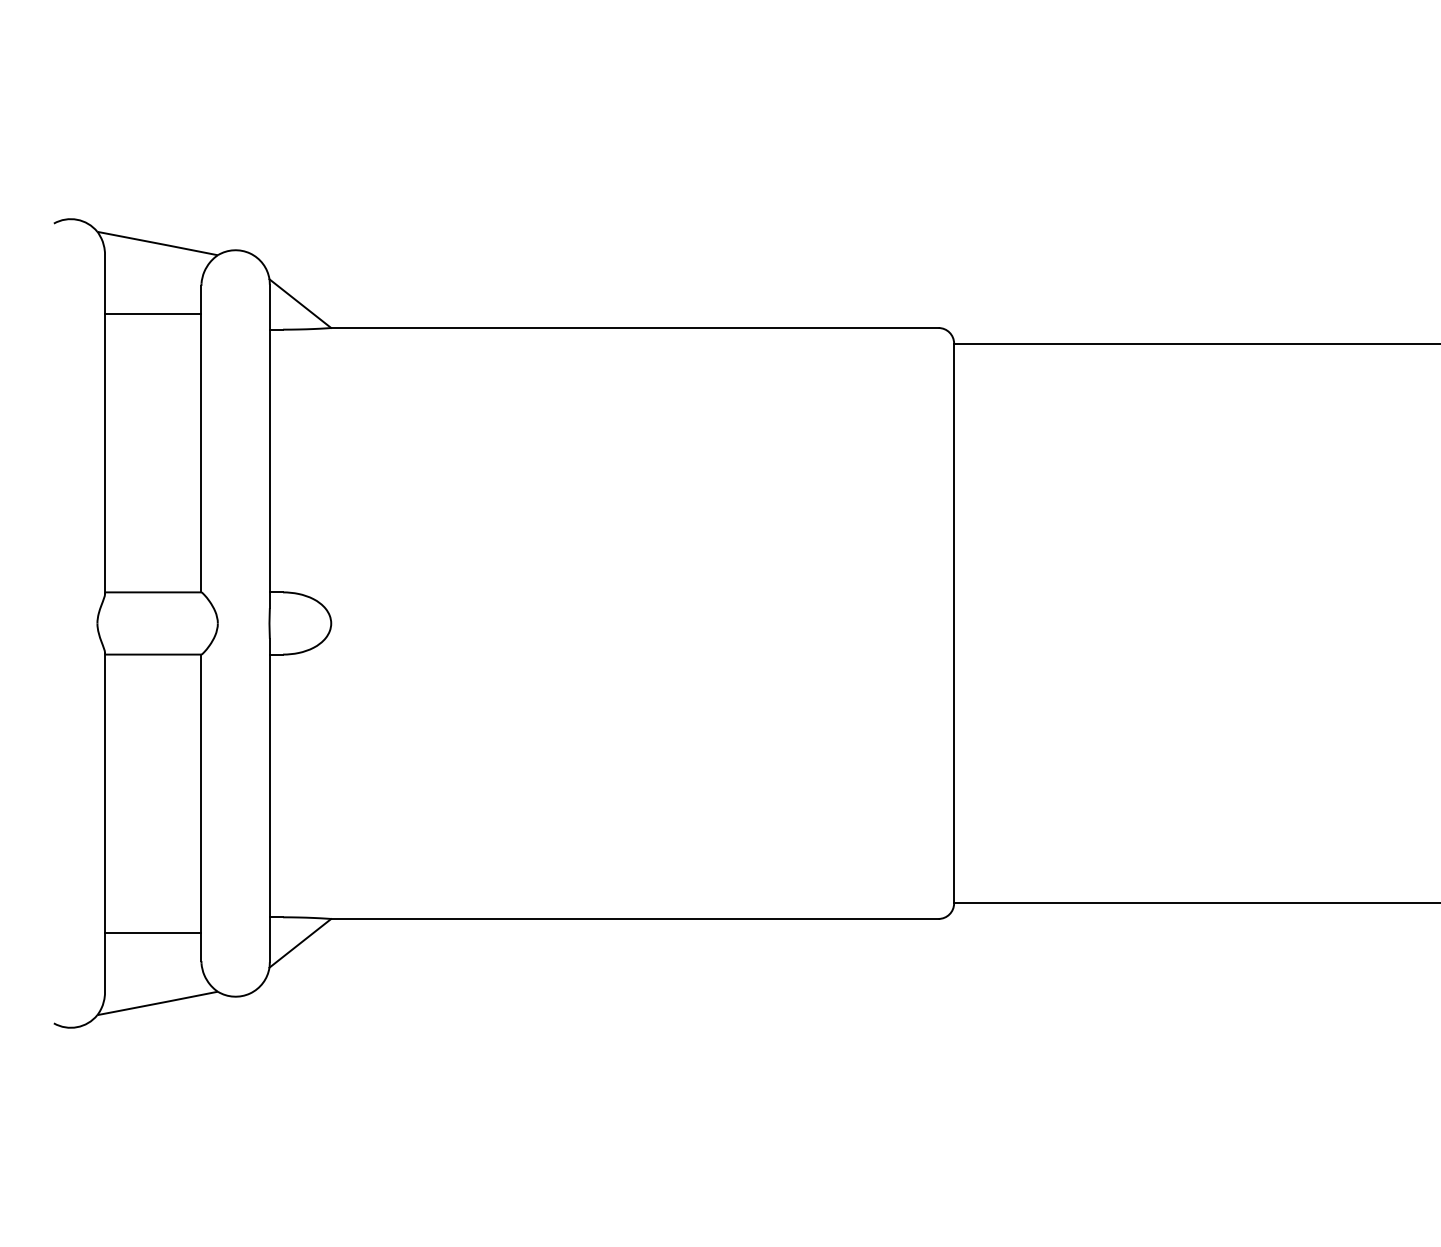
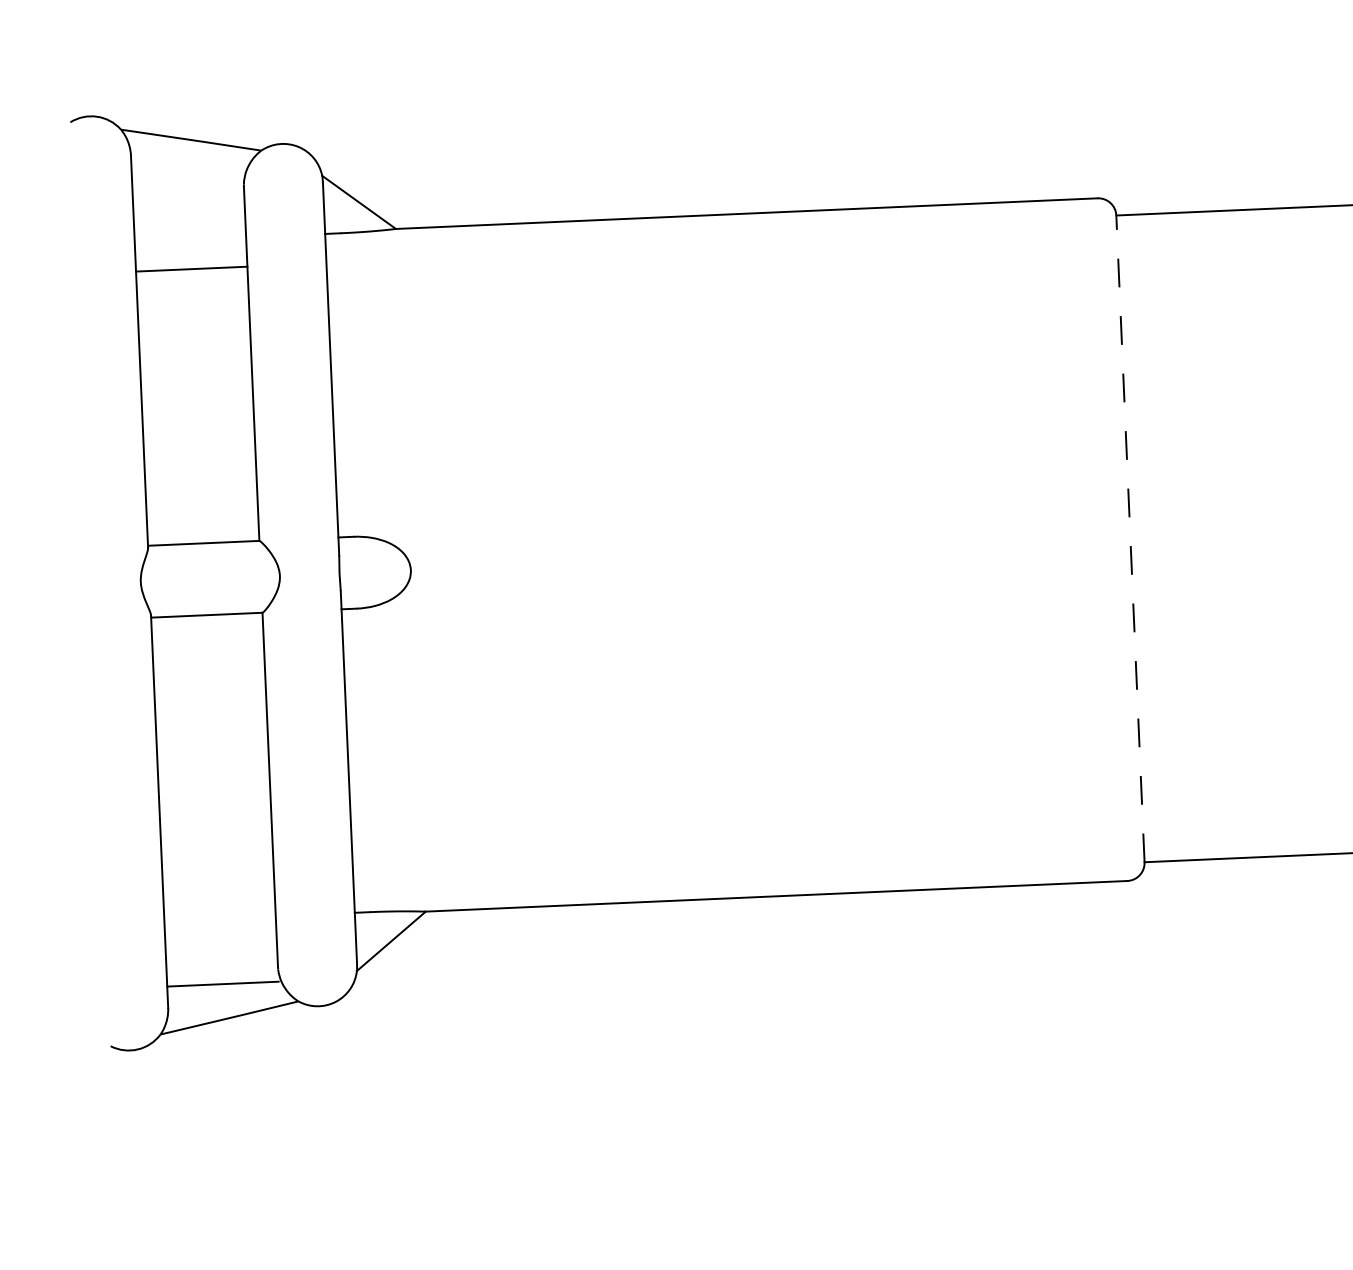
line: (153, 314) -> (192, 269), moved
line: (954, 623) -> (1130, 538), solid -> dashed
line: (153, 932) -> (223, 983), moved

